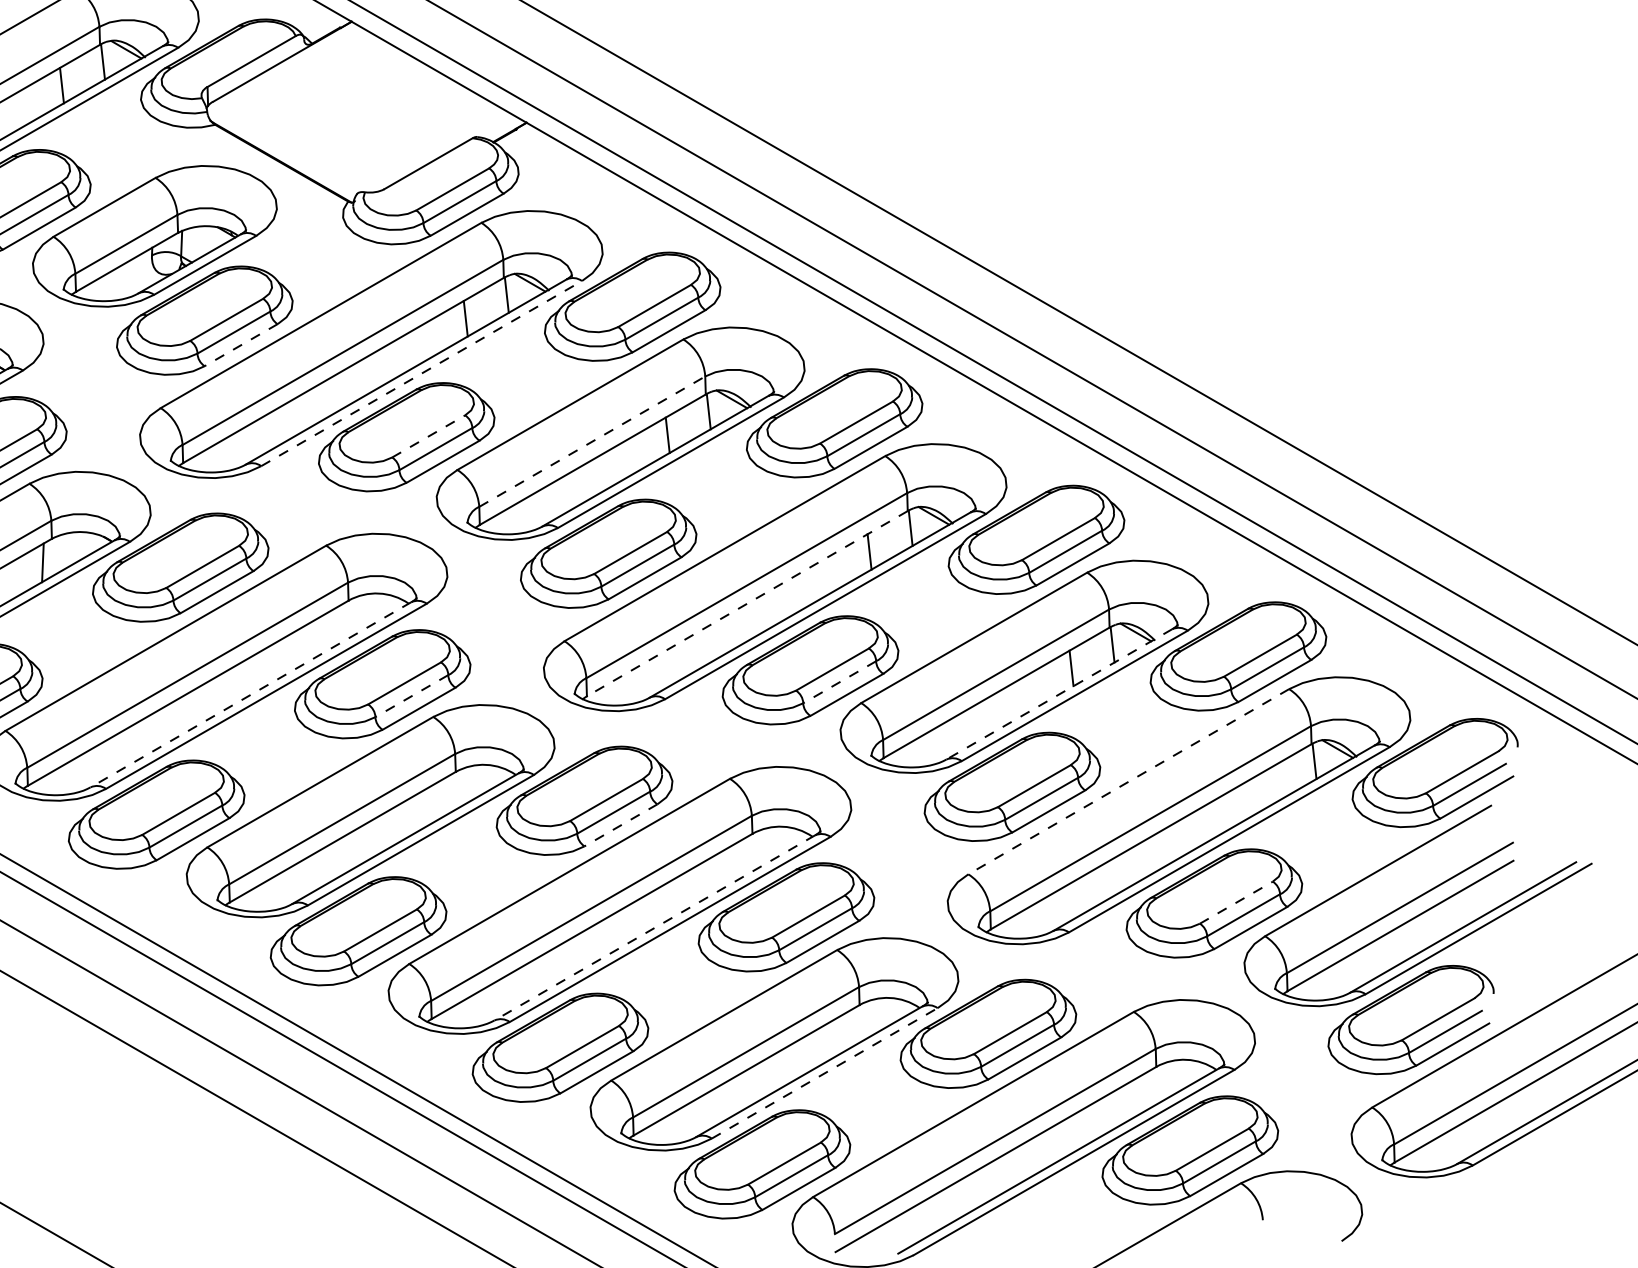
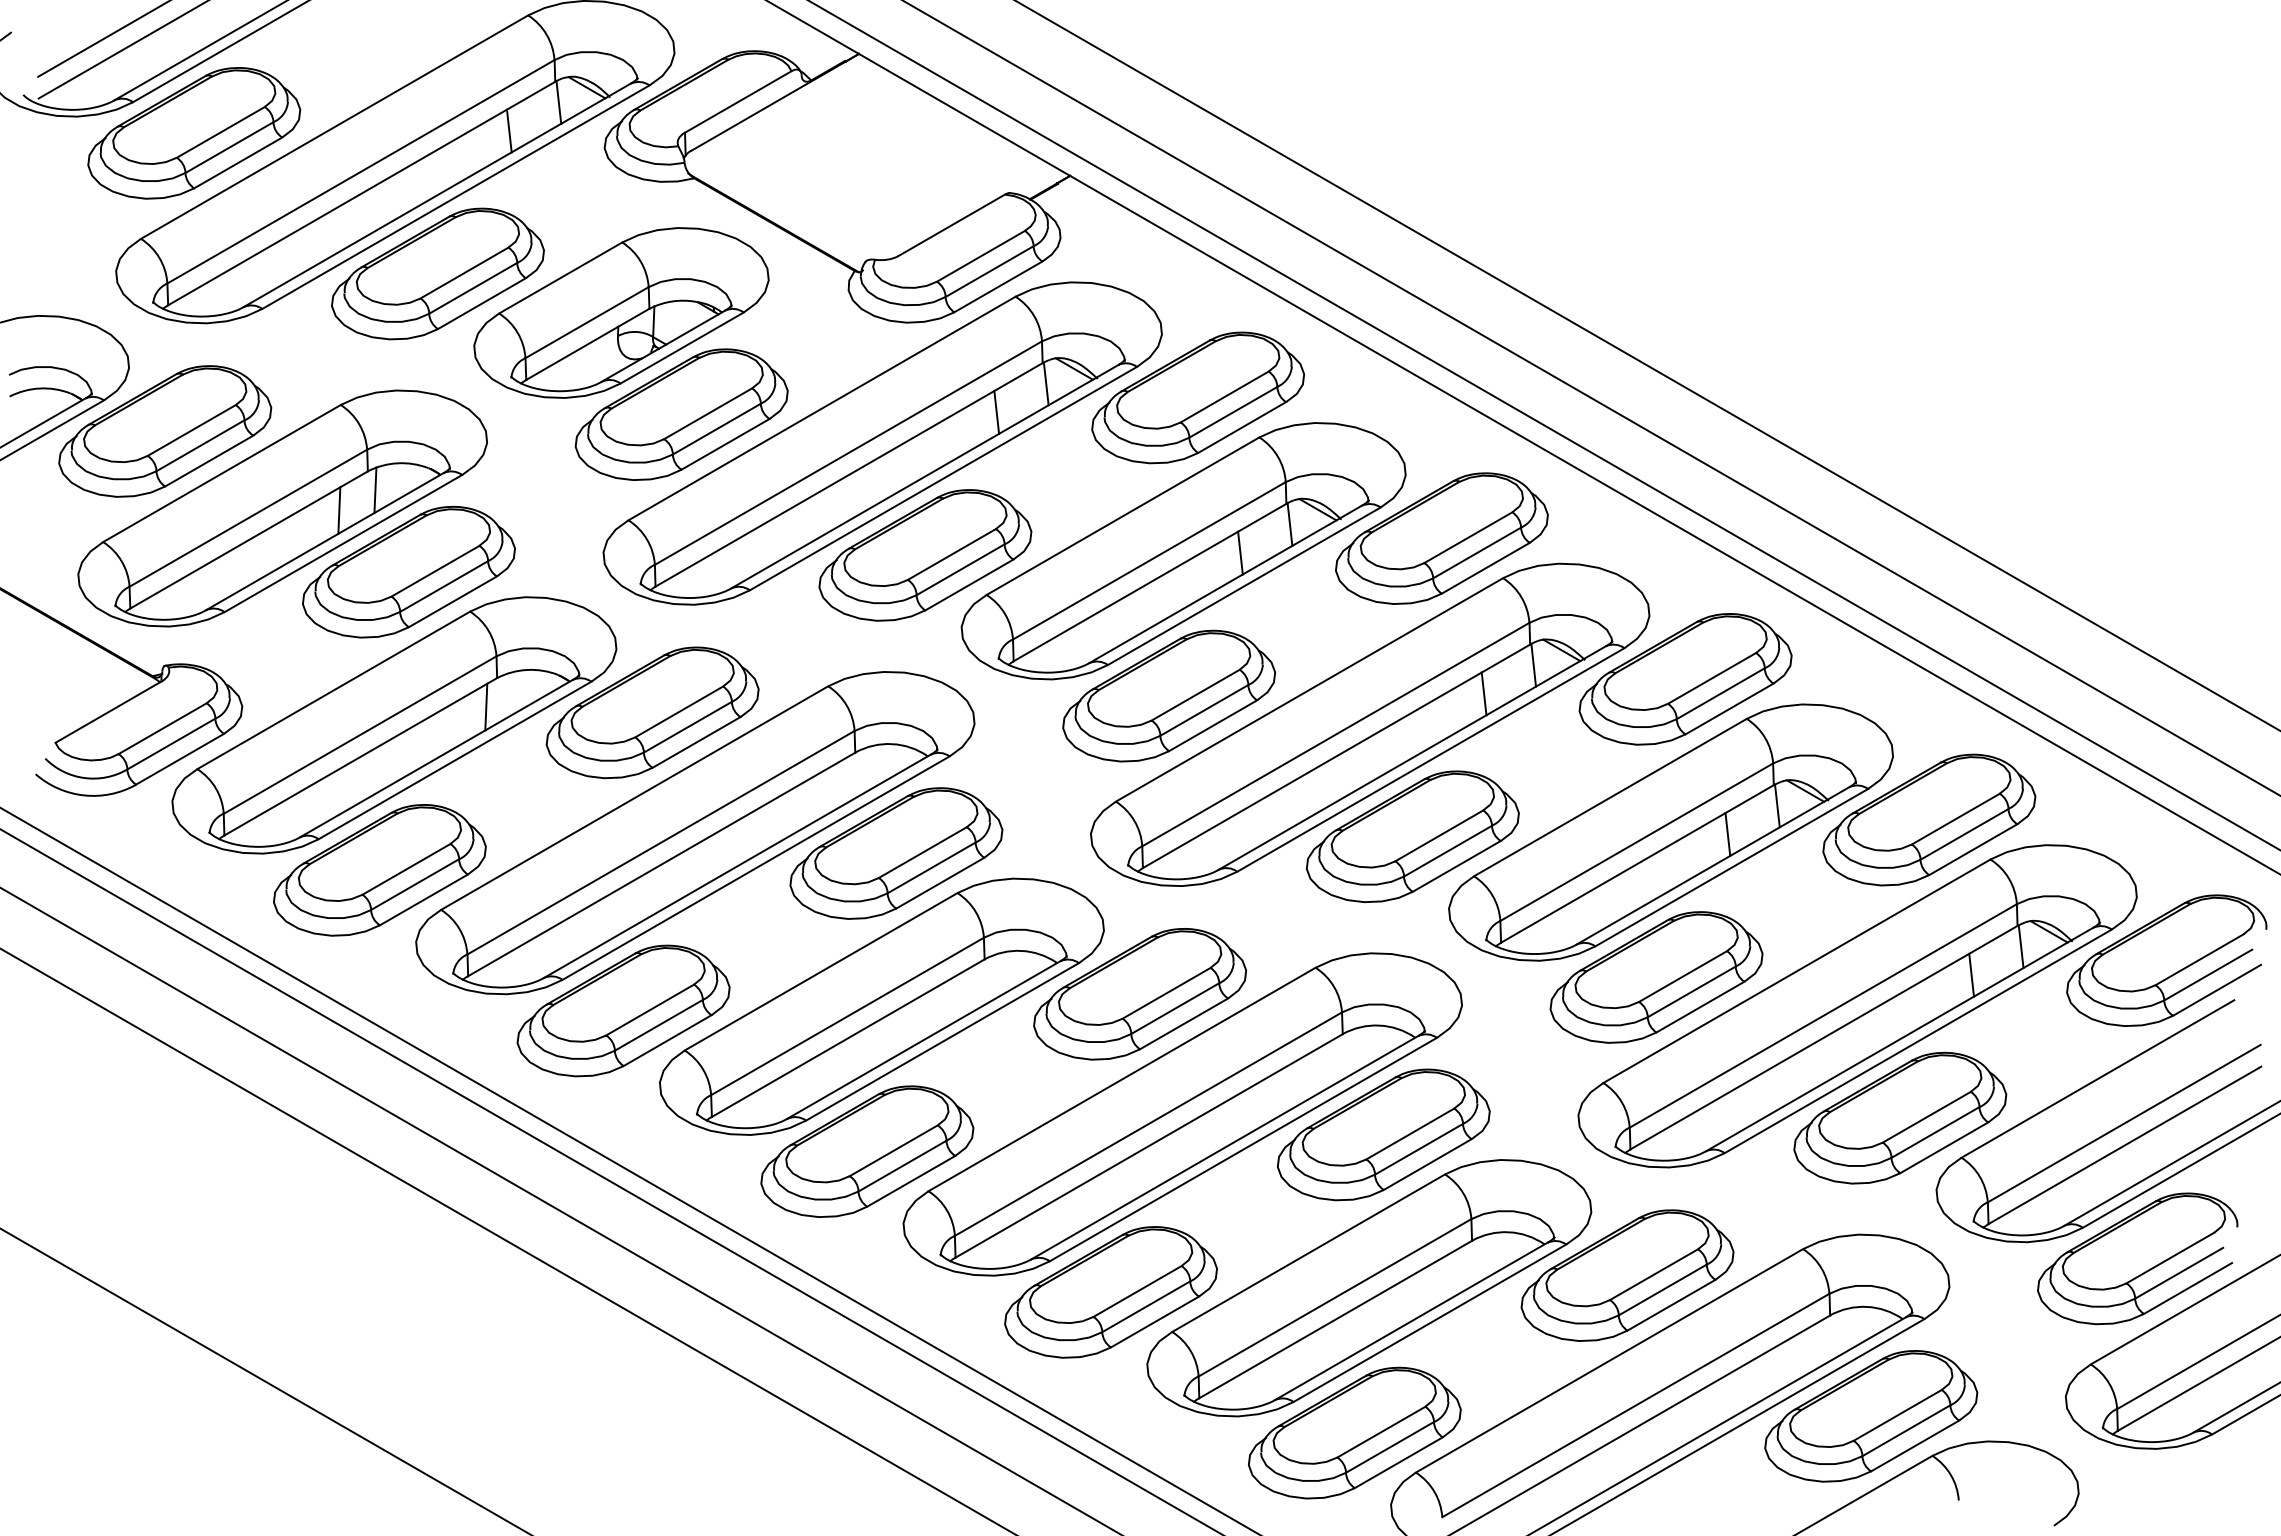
line: (241, 345) -> (725, 444), dashed -> solid
line: (421, 373) -> (943, 478), dashed -> solid
line: (428, 436) -> (951, 554), dashed -> solid
line: (592, 441) -> (1149, 560), dashed -> solid
line: (747, 603) -> (1336, 756), dashed -> solid
line: (840, 682) -> (1448, 851), dashed -> solid
line: (250, 694) -> (736, 866), dashed -> solid
line: (1058, 694) -> (1712, 866), dashed -> solid
line: (411, 695) -> (931, 867), dashed -> solid
line: (1128, 781) -> (1796, 971), dashed -> solid
line: (1273, 784) -> (1971, 974), added
line: (621, 825) -> (1184, 1023), dashed -> solid
line: (1236, 902) -> (1926, 1117), dashed -> solid
line: (654, 927) -> (1224, 1147), dashed -> solid
line: (825, 1072) -> (1430, 1322), dashed -> solid

